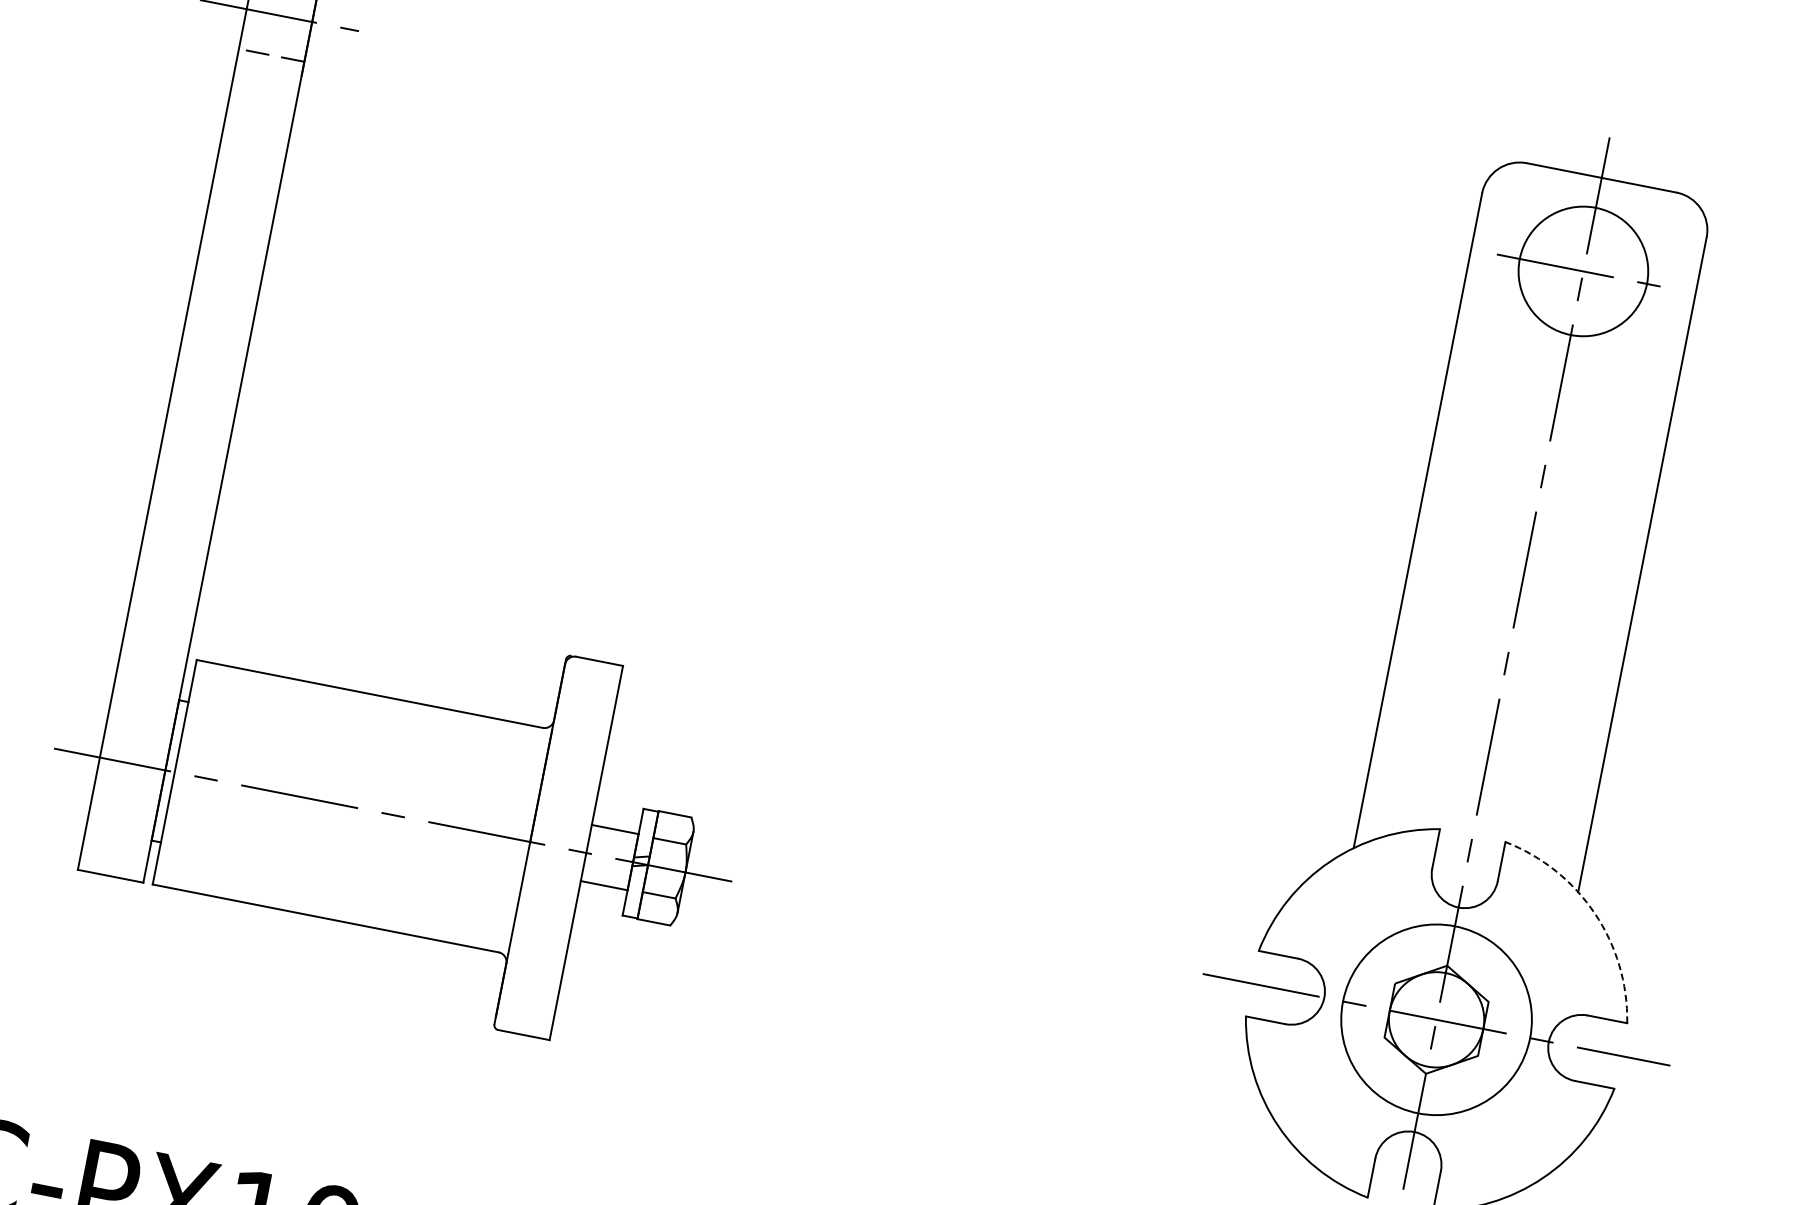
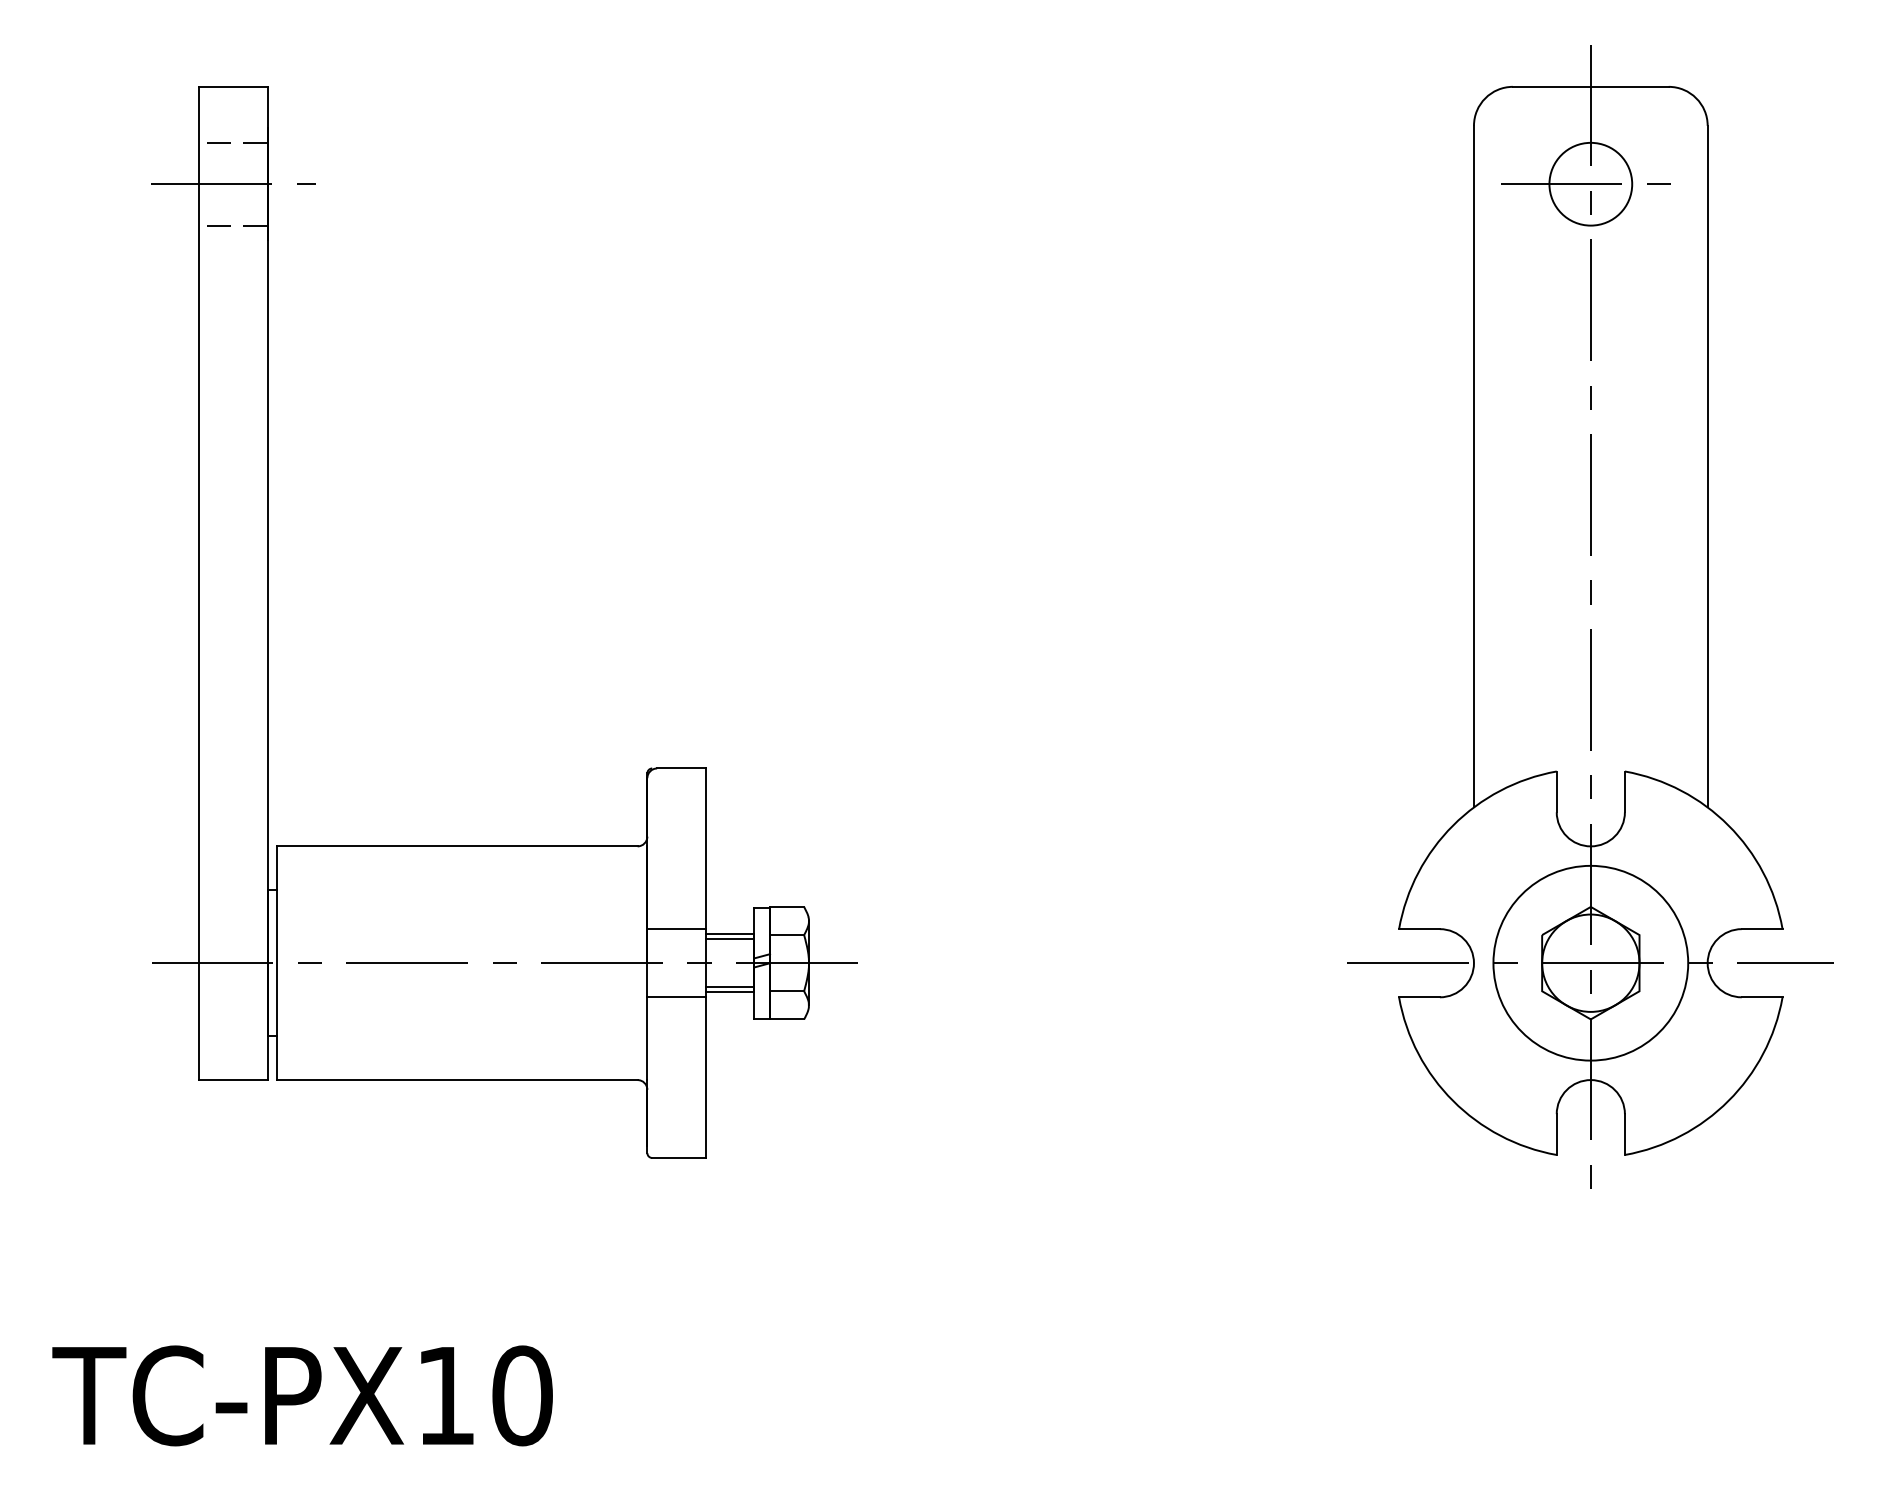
circle: (1583, 270) -> (1590, 183), size x0.62
line: (564, 815) -> (676, 929), added
line: (613, 834) -> (729, 939), added
line: (551, 880) -> (676, 997), added
line: (604, 880) -> (729, 987), added
arc: (1594, 913) -> (1728, 825), dashed -> solid

